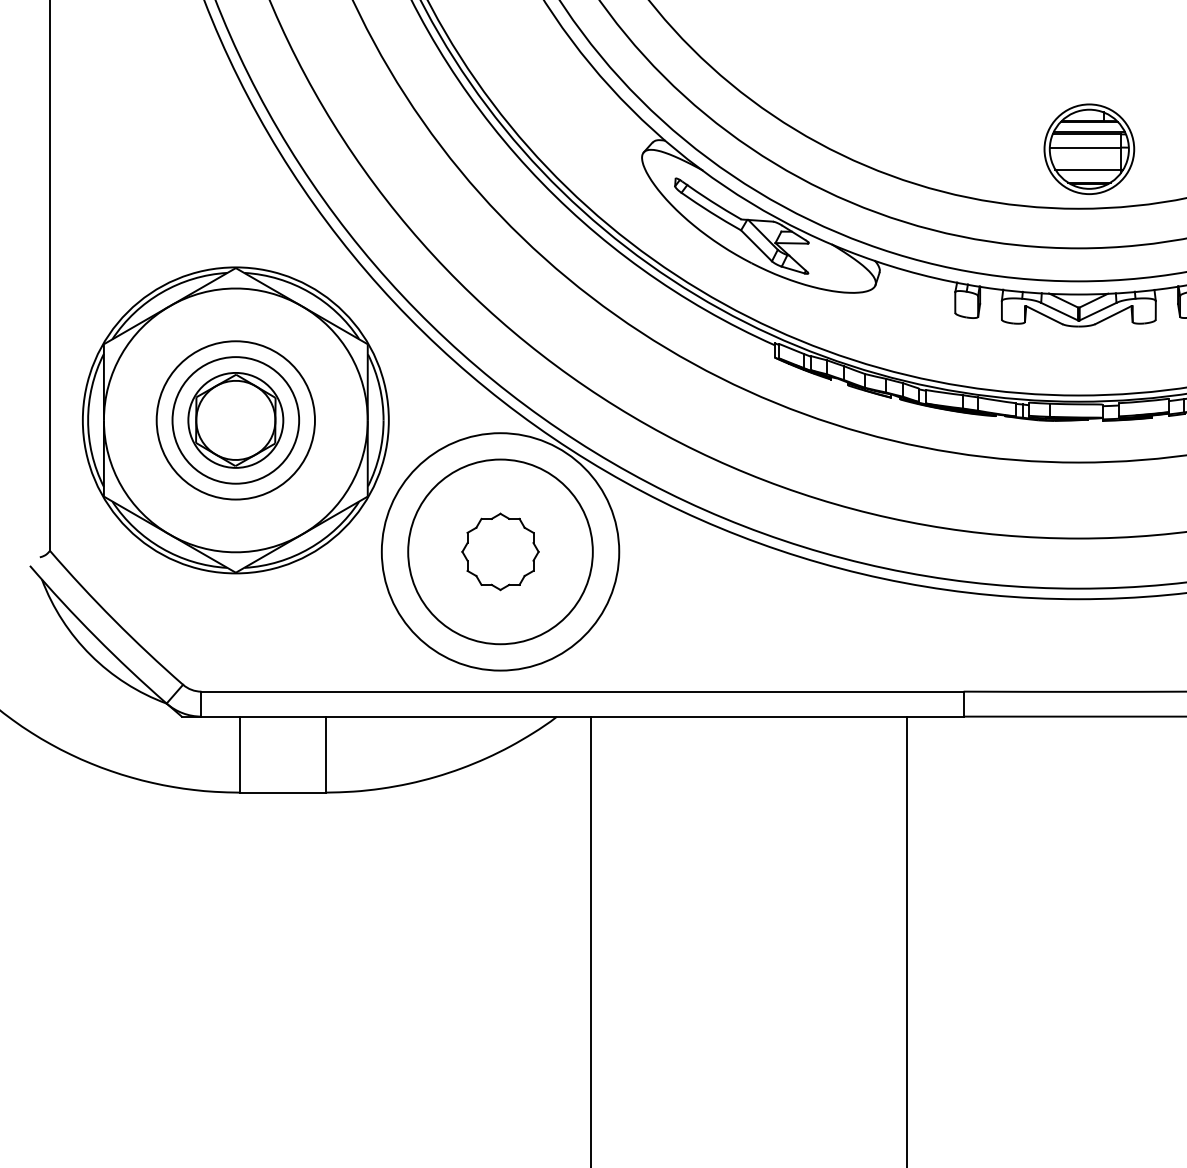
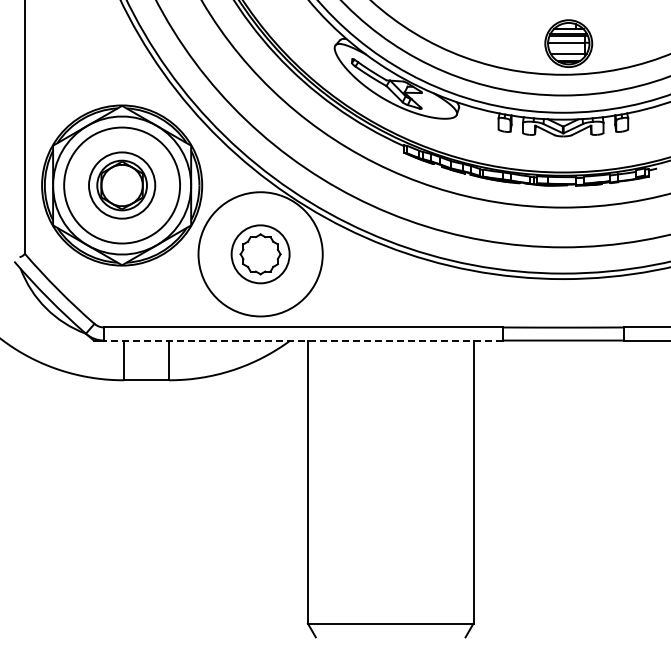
circle: (234, 420) -> (121, 185), size x1.4
circle: (500, 552) -> (260, 254), size x0.6
line: (582, 716) -> (303, 340), solid -> dashed

